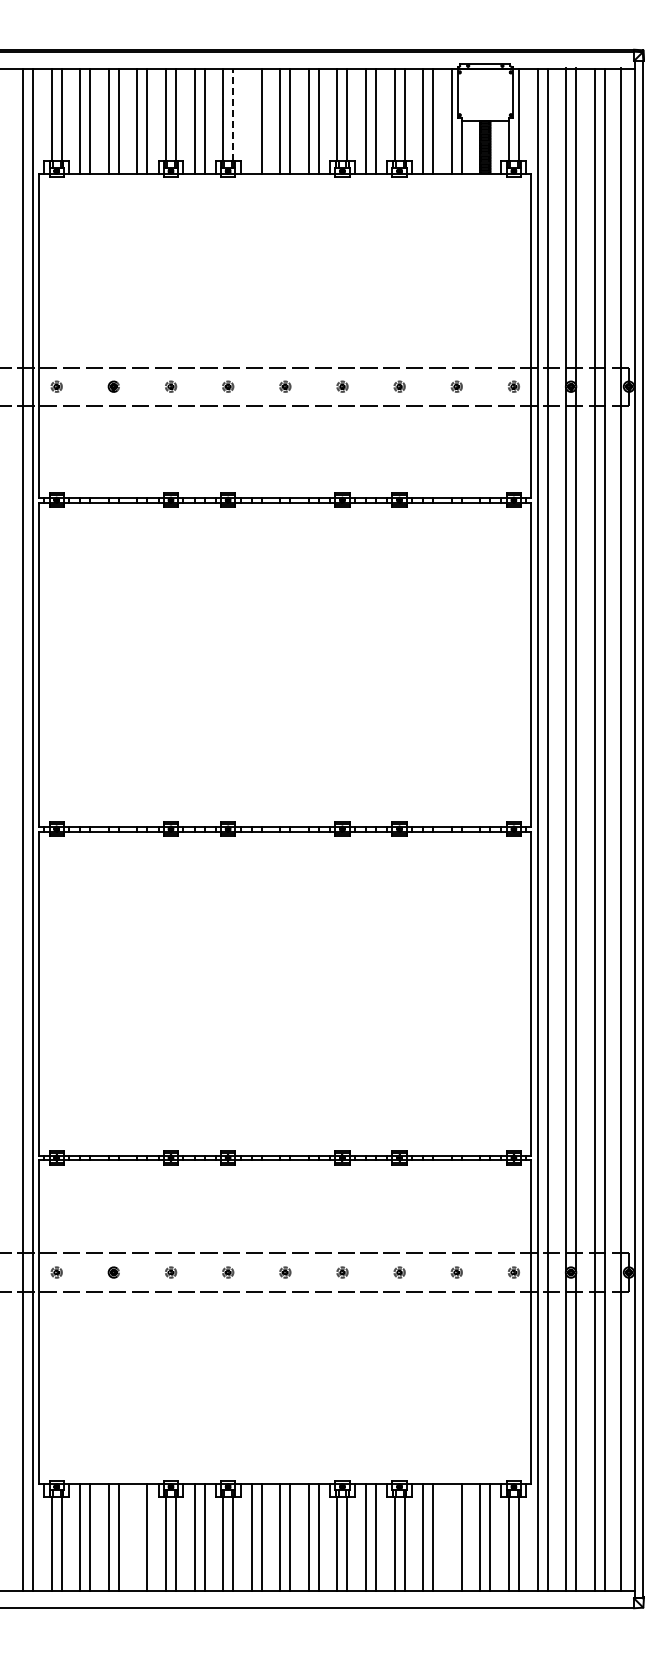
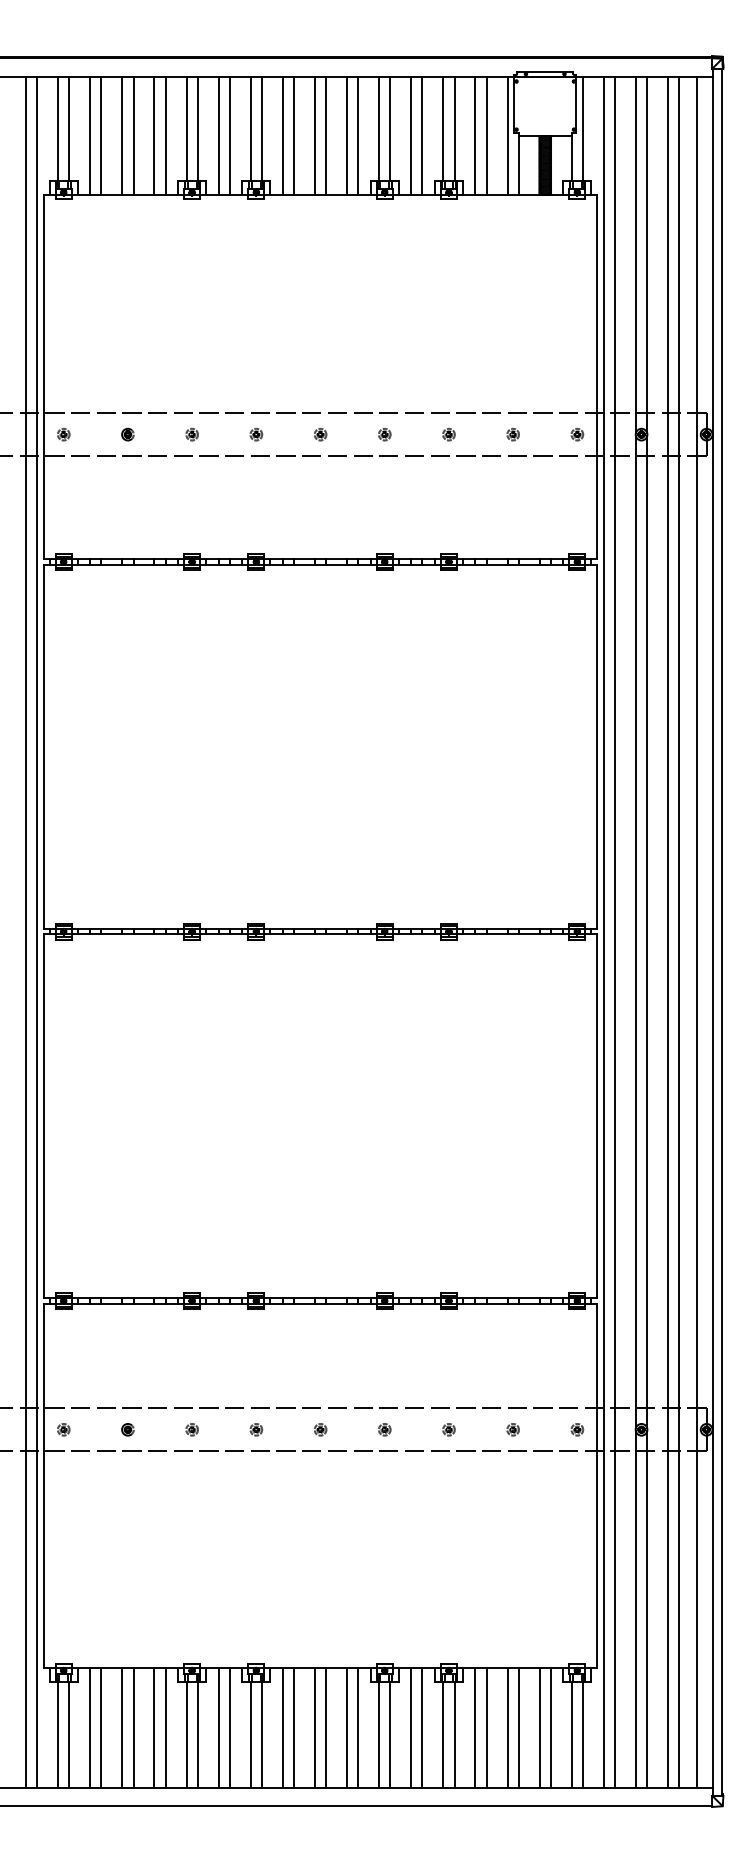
line: (233, 114) -> (262, 128), dashed -> solid
line: (251, 120) -> (282, 135), added
line: (137, 1537) -> (154, 1727), added
line: (451, 1537) -> (507, 1727), added

